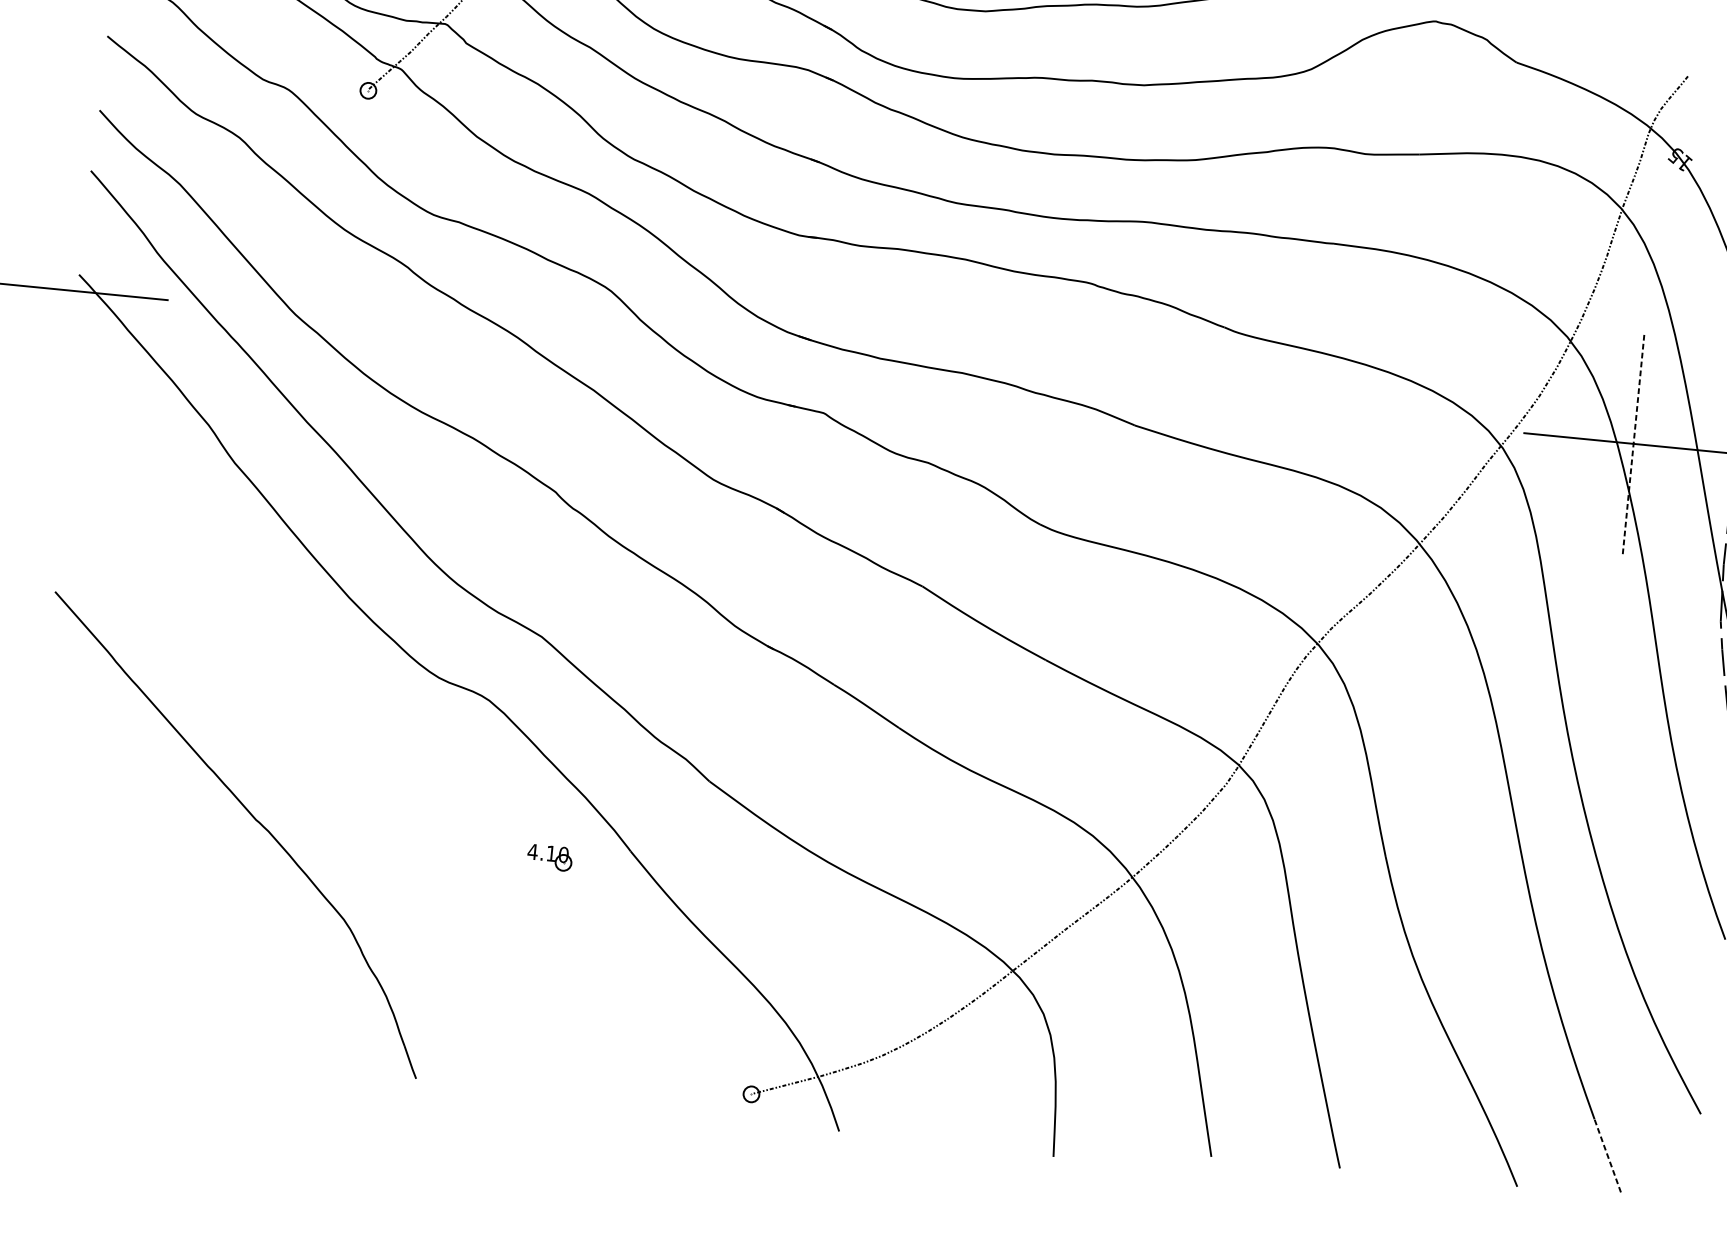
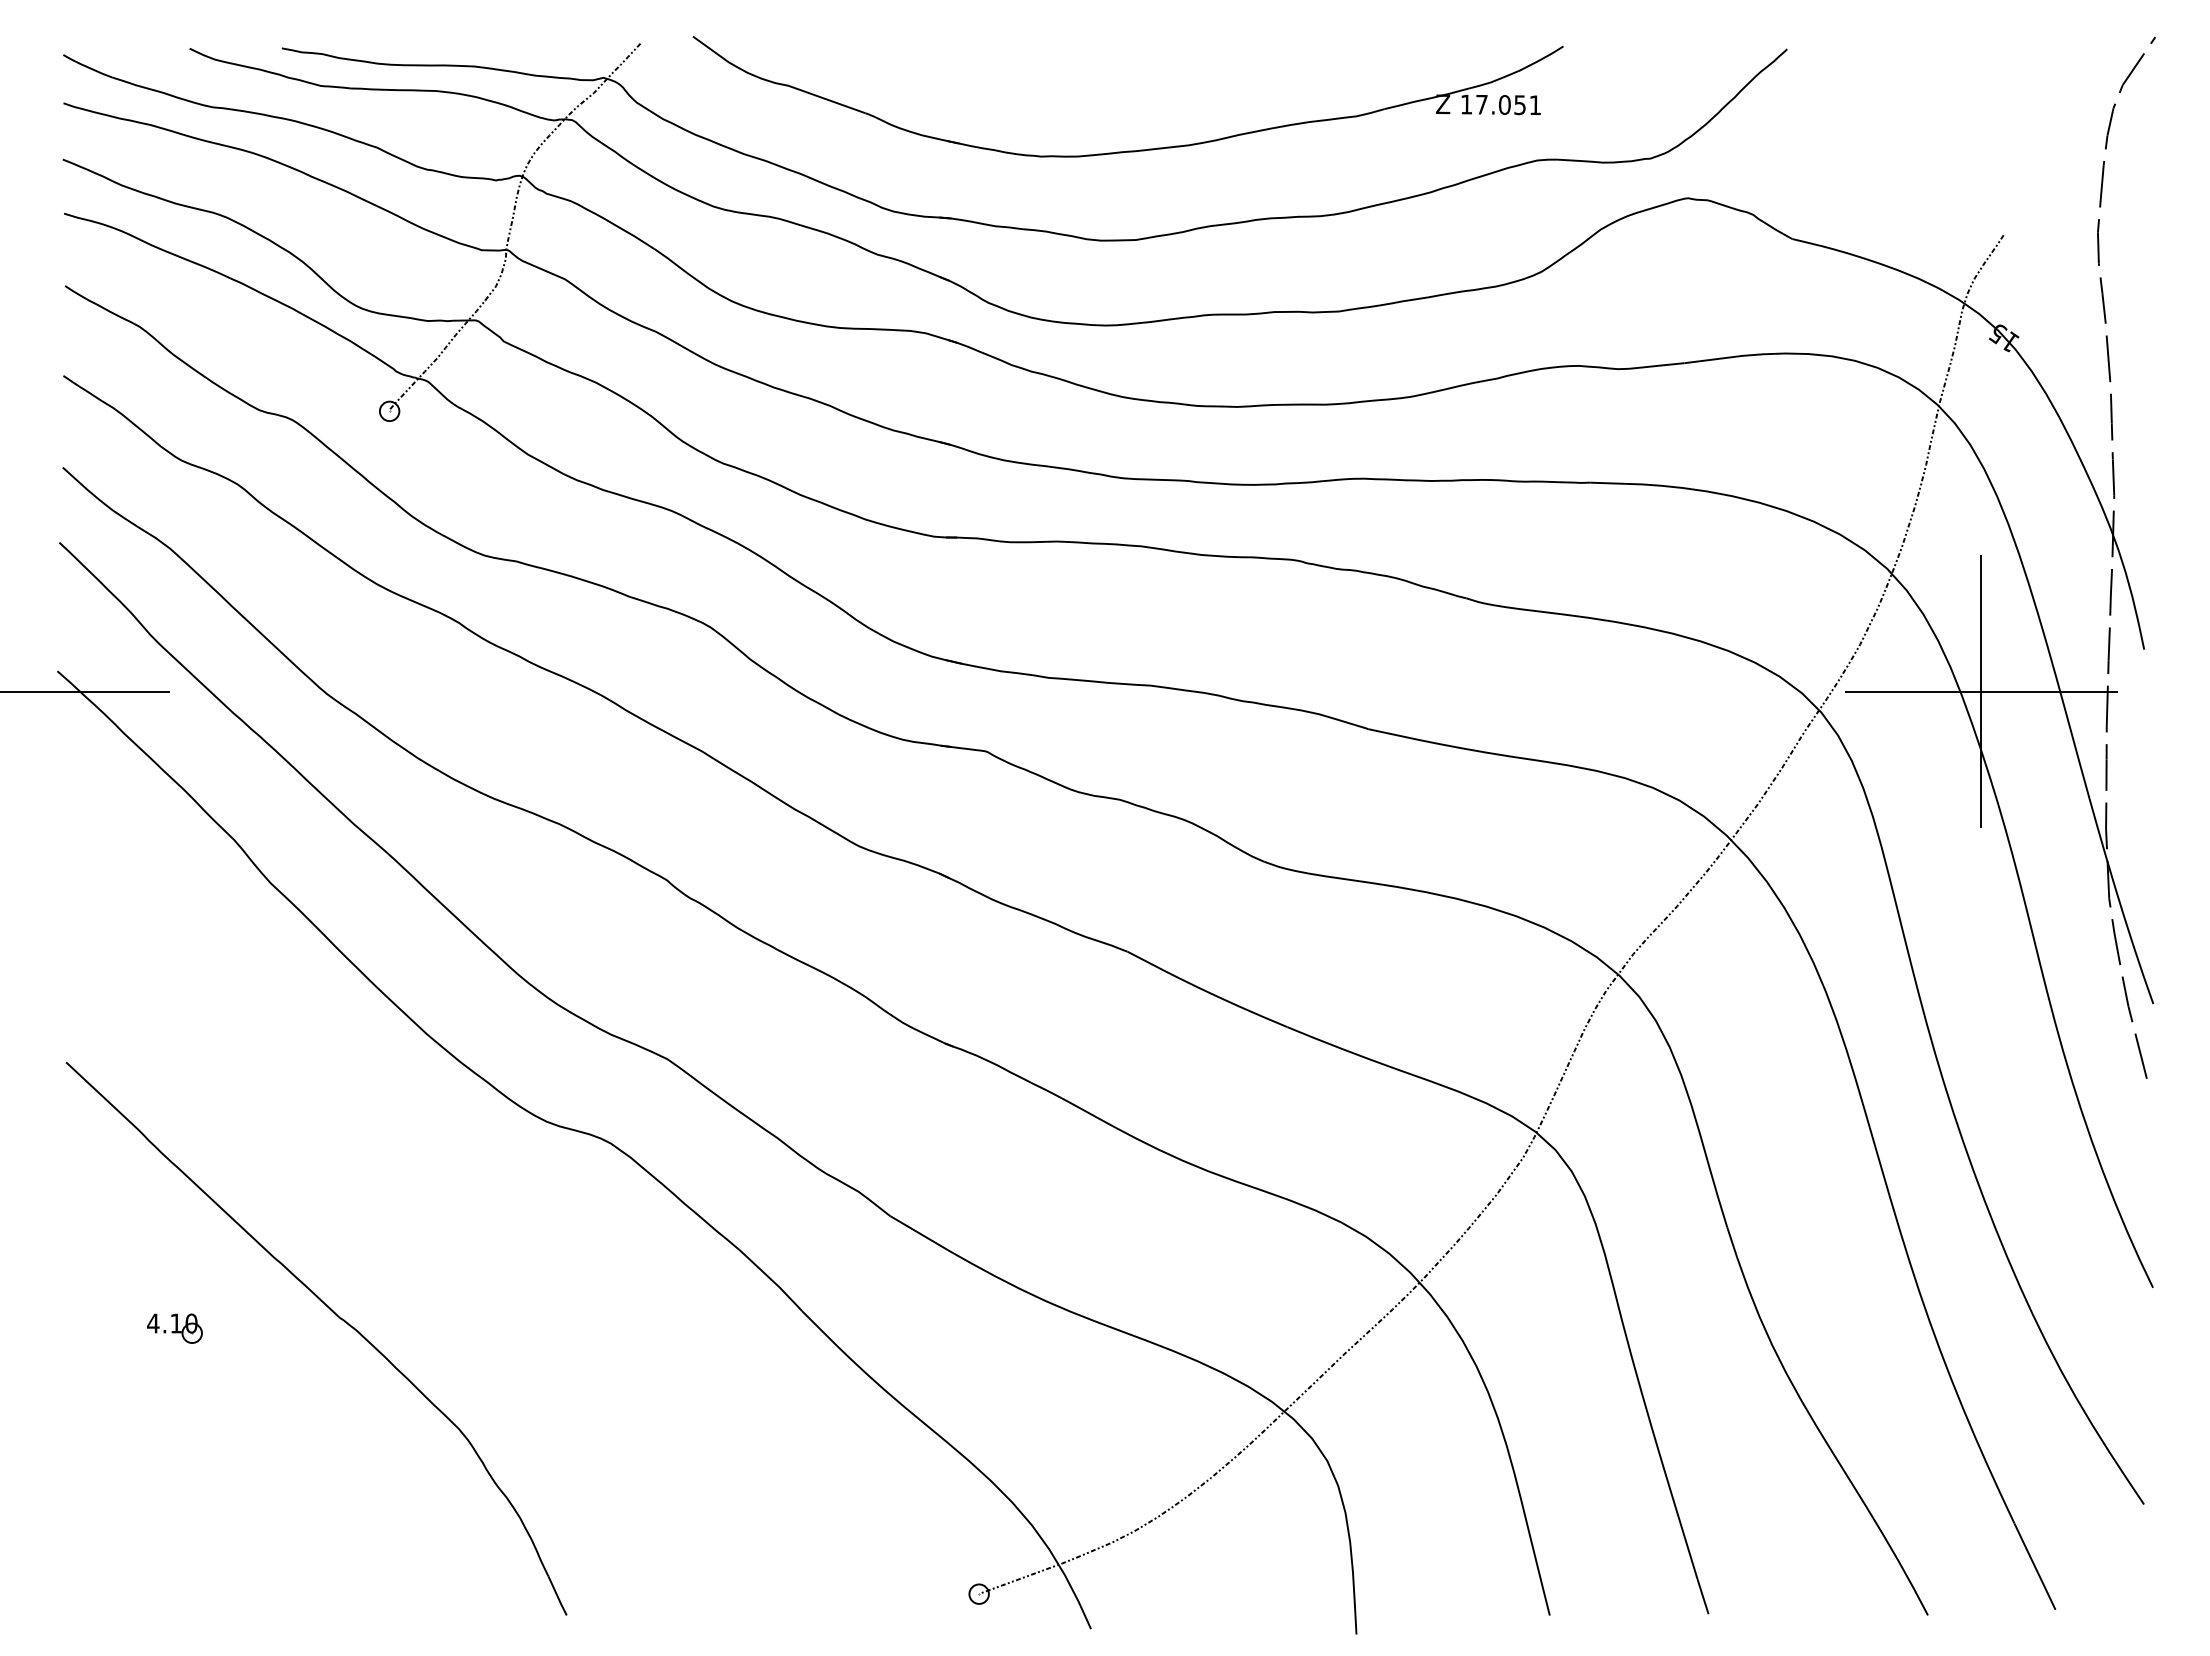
line: (1633, 443) -> (1981, 691), dashed -> solid
part: (549, 857) -> (174, 1328), moved
line: (1608, 1155) -> (2035, 1566), dashed -> solid

